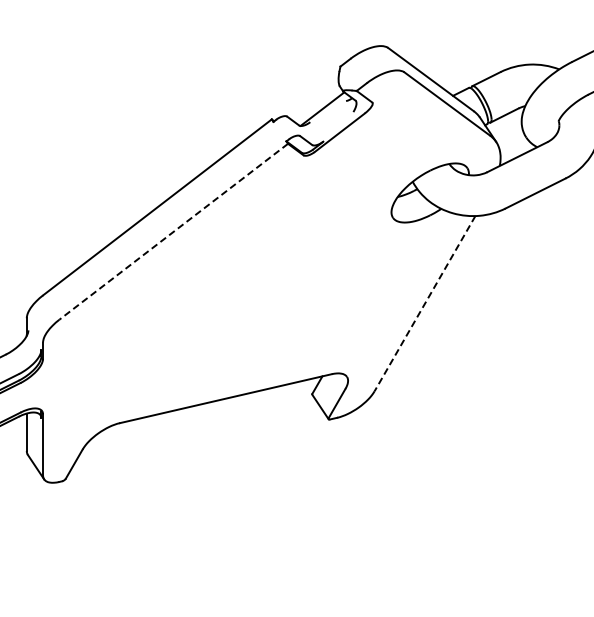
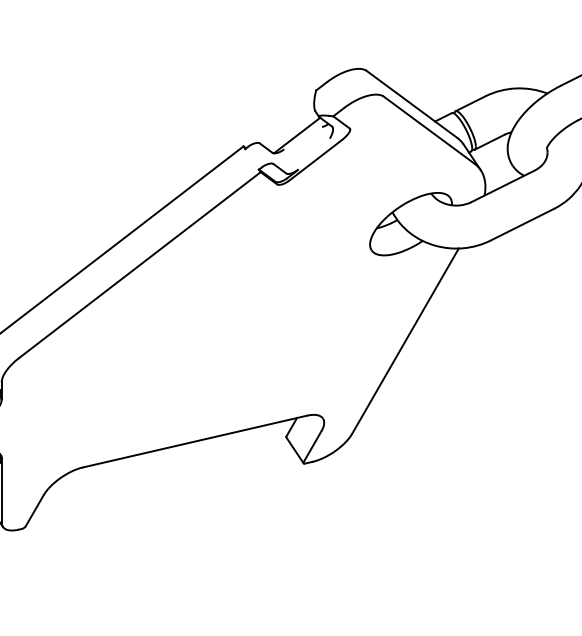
line: (173, 232) -> (139, 265), dashed -> solid
line: (424, 304) -> (404, 342), dashed -> solid

